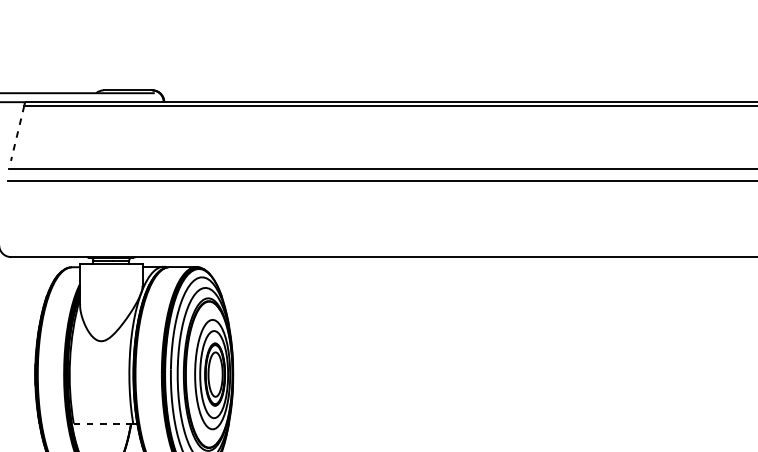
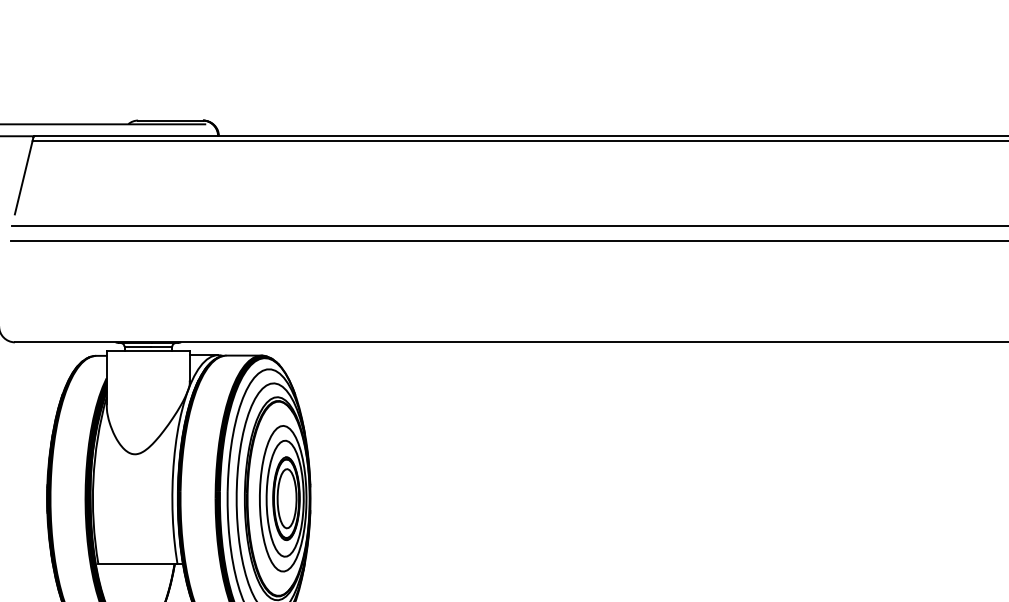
line: (17, 133) -> (23, 177), dashed -> solid
line: (103, 423) -> (137, 563), dashed -> solid

